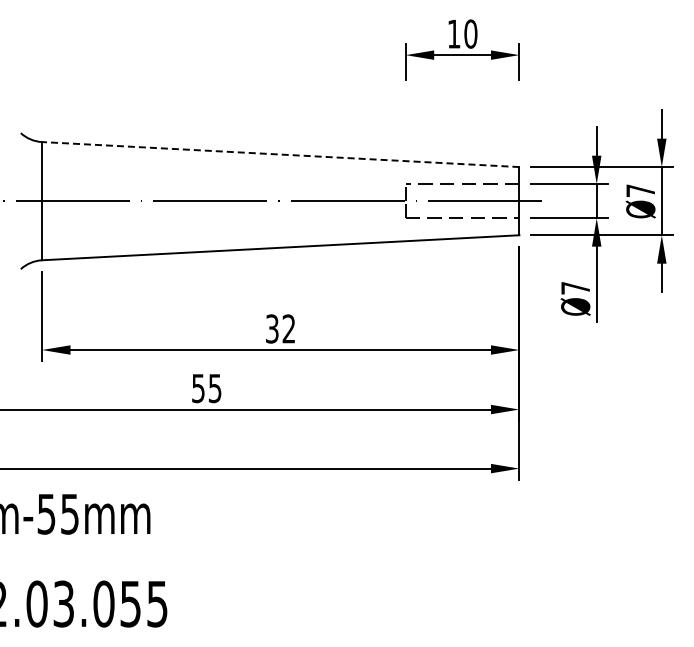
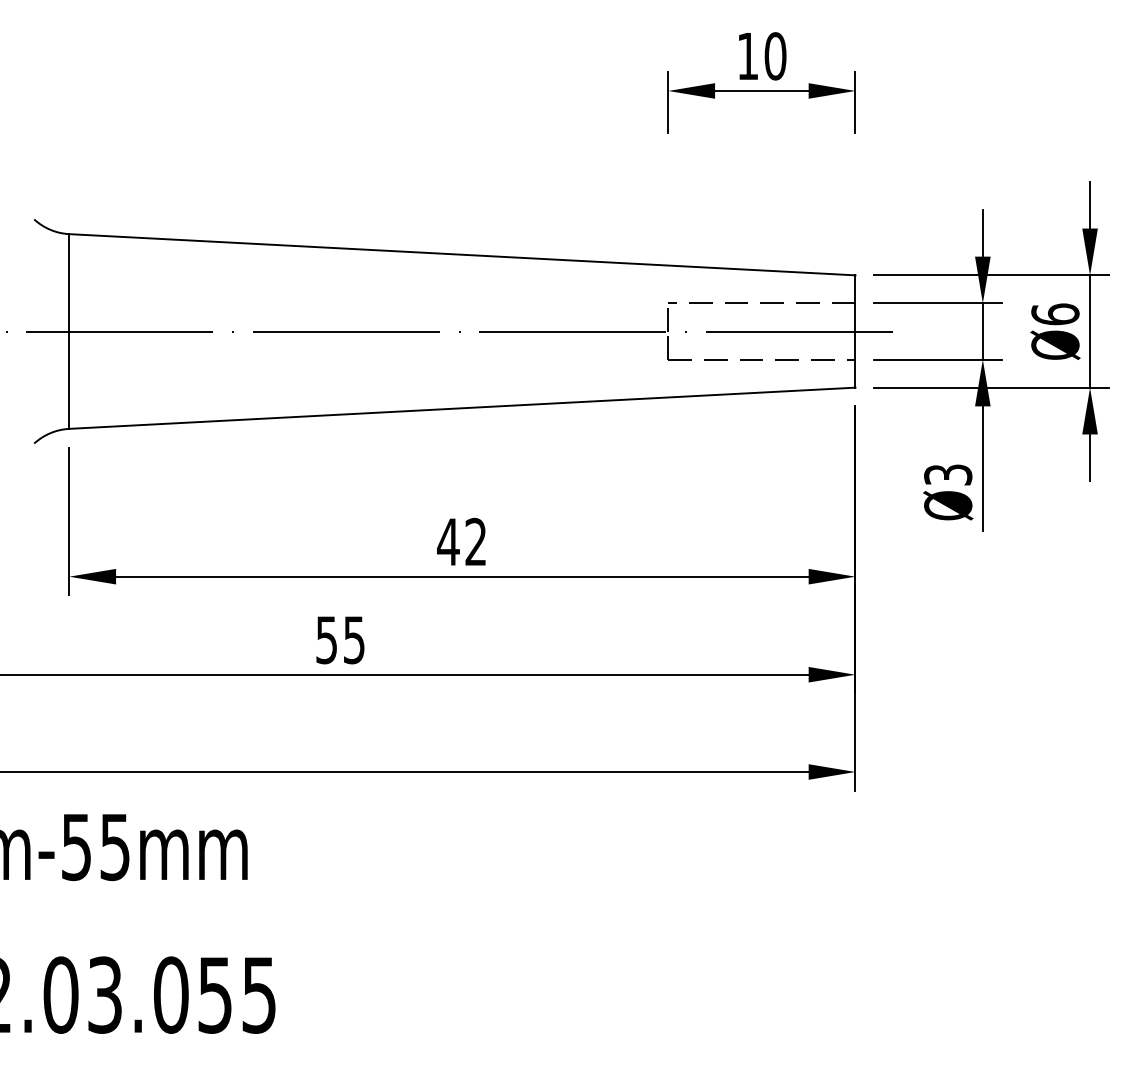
line: (280, 154) -> (461, 254), dashed -> solid
text: (640, 190) -> (1054, 313), Ø7 -> Ø6
text: (575, 288) -> (947, 475), Ø7 -> Ø3
text: (272, 328) -> (448, 541), 32 -> 42

